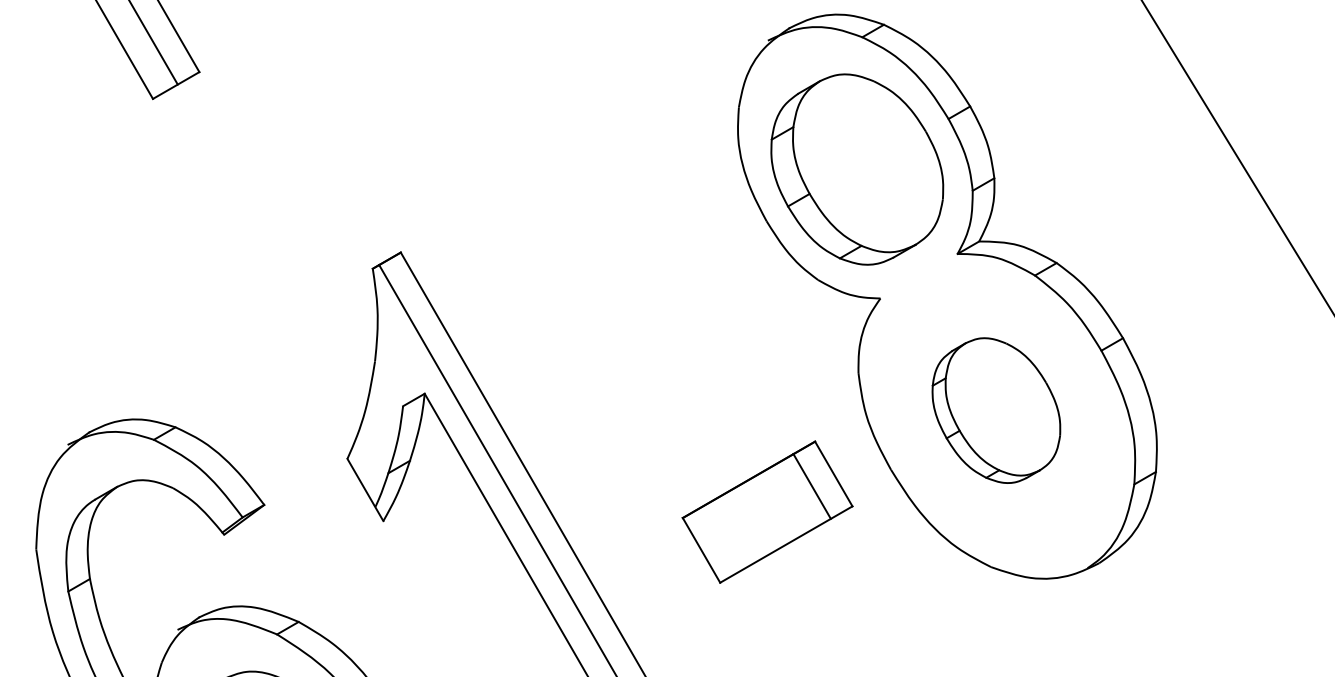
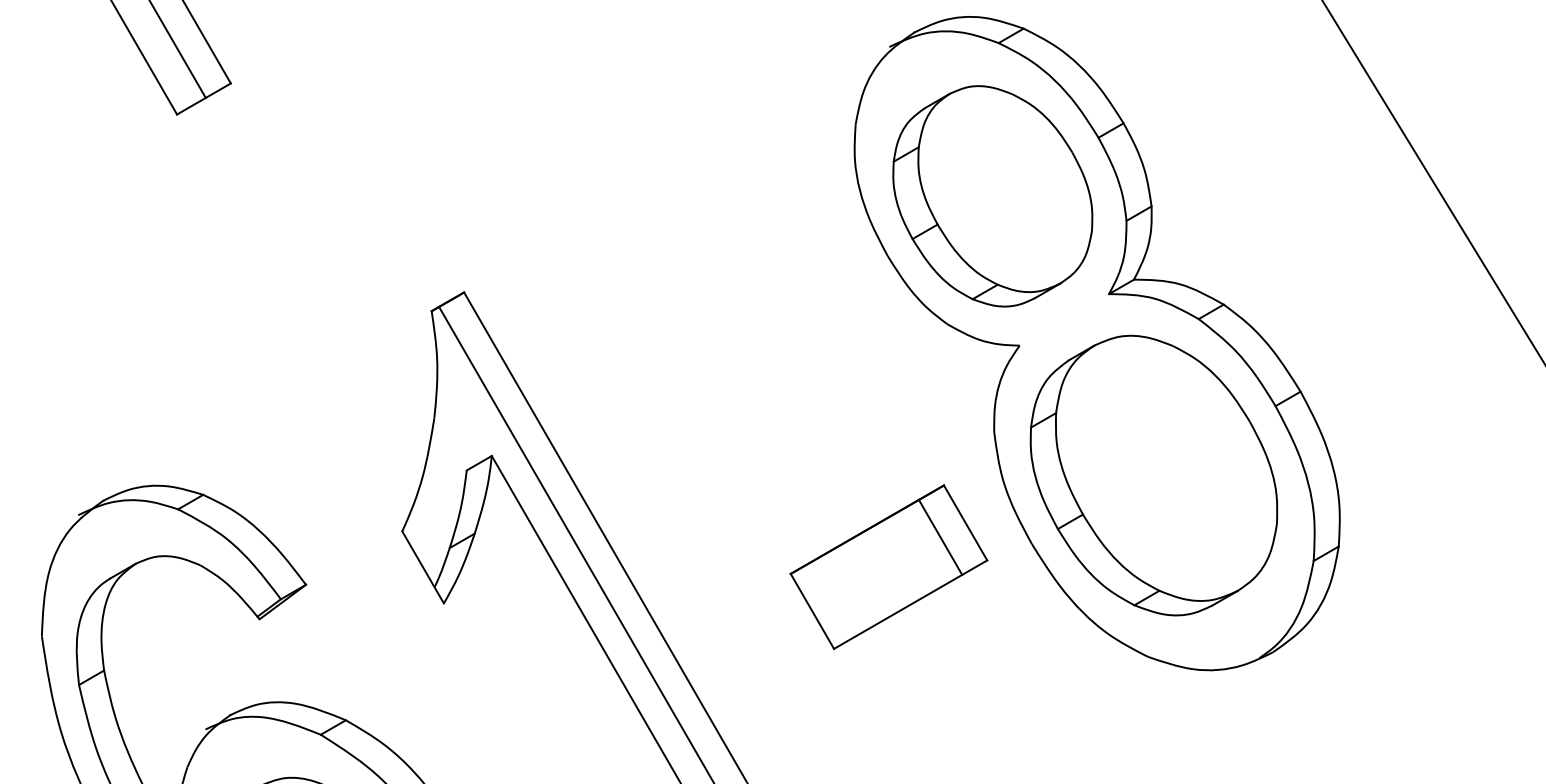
part: (996, 410) -> (1153, 475), size x1.67
part: (767, 511) -> (888, 566), moved

